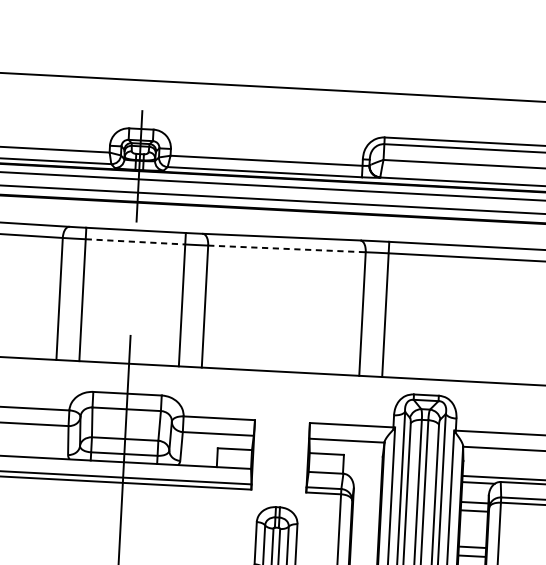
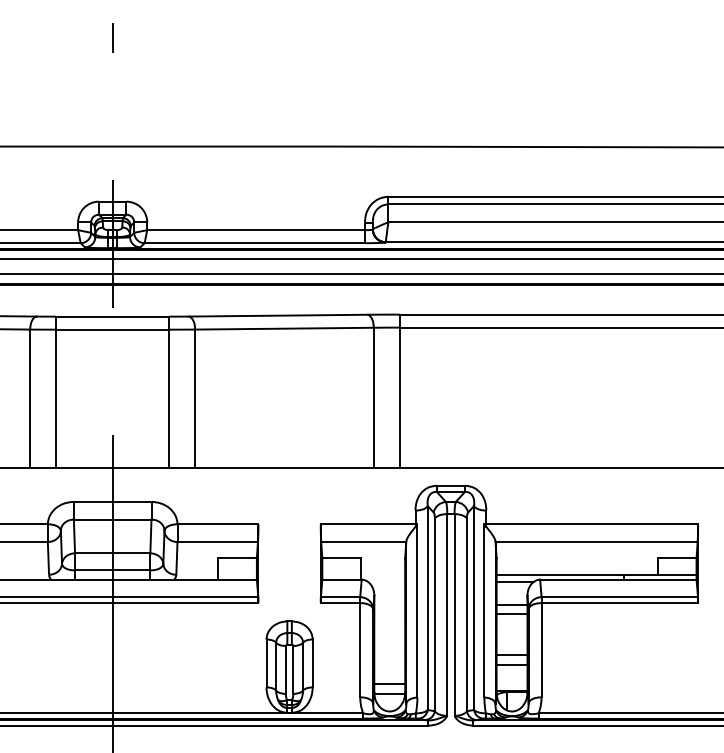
line: (136, 241) -> (113, 329), dashed -> solid
line: (287, 248) -> (284, 328), dashed -> solid

